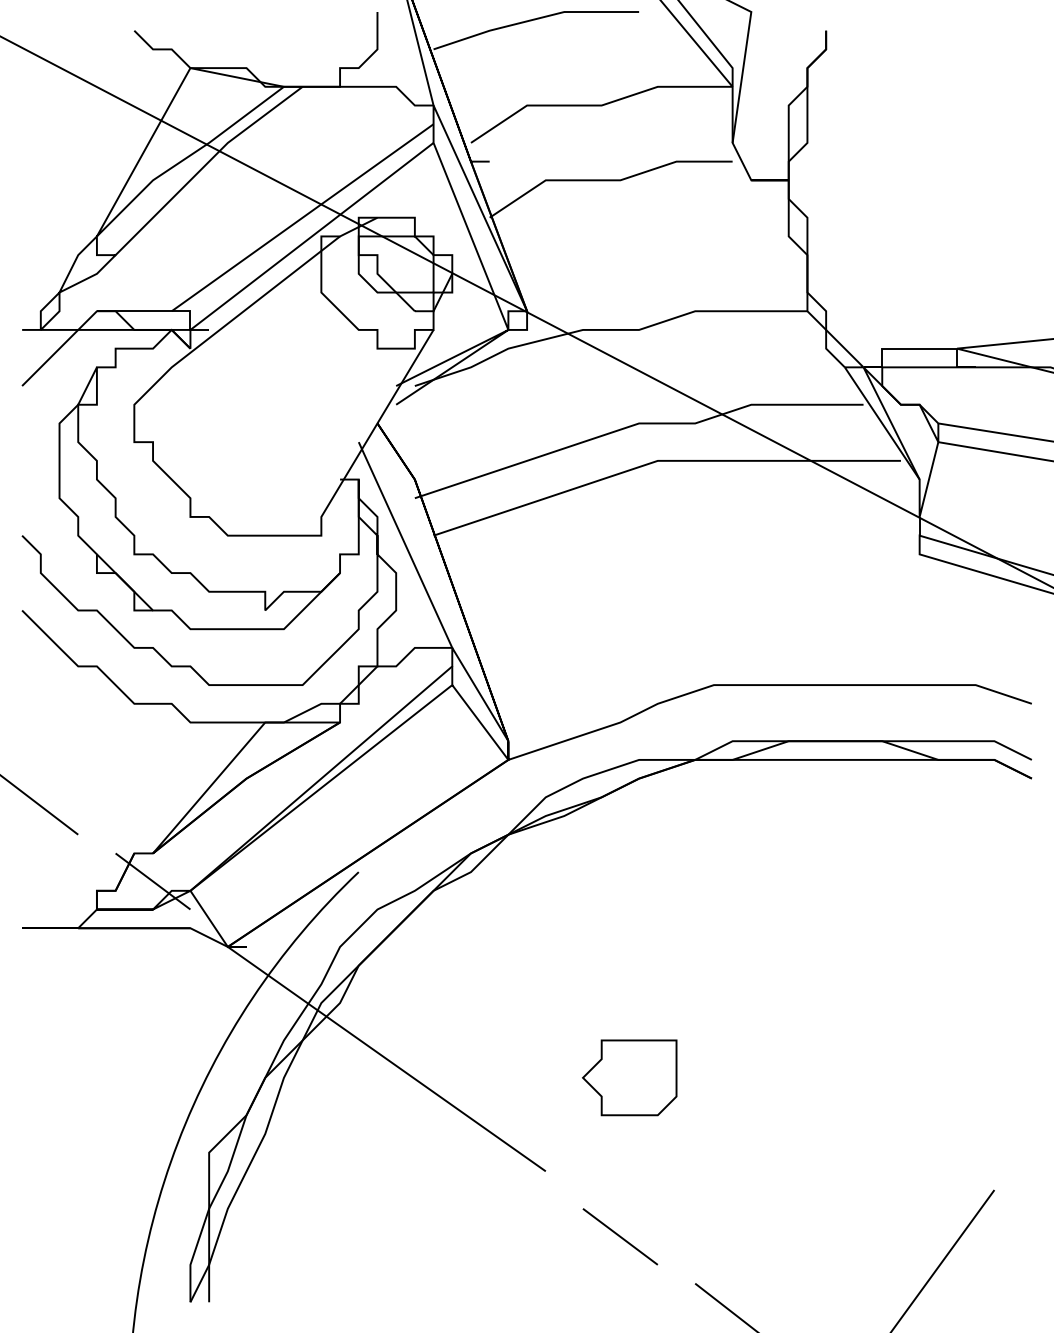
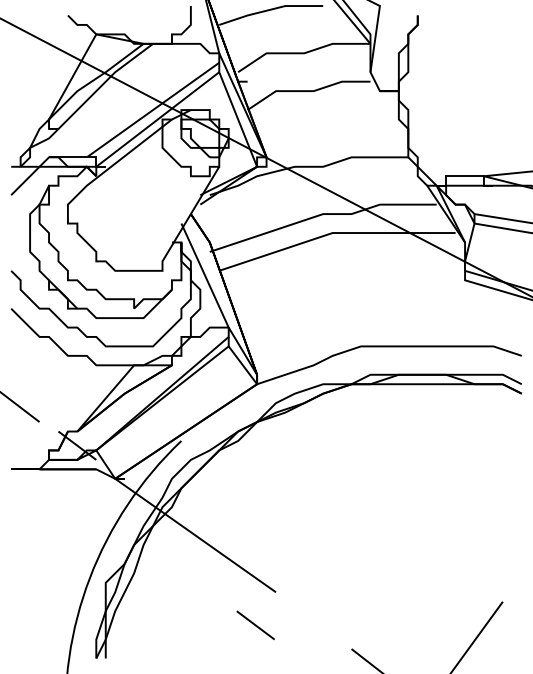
part: (627, 1076) -> (317, 544), removed
line: (619, 1235) -> (255, 624), moved

